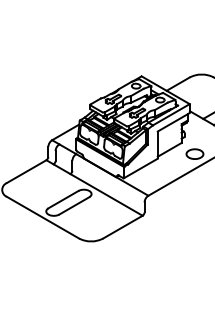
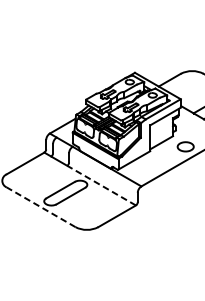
line: (106, 194) -> (101, 185), solid -> dashed
line: (43, 217) -> (41, 207), solid -> dashed

